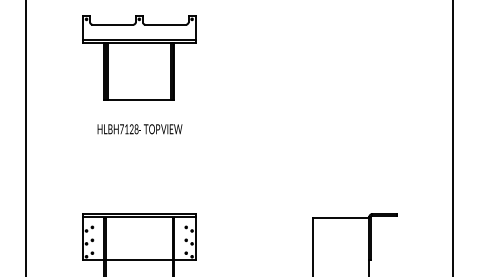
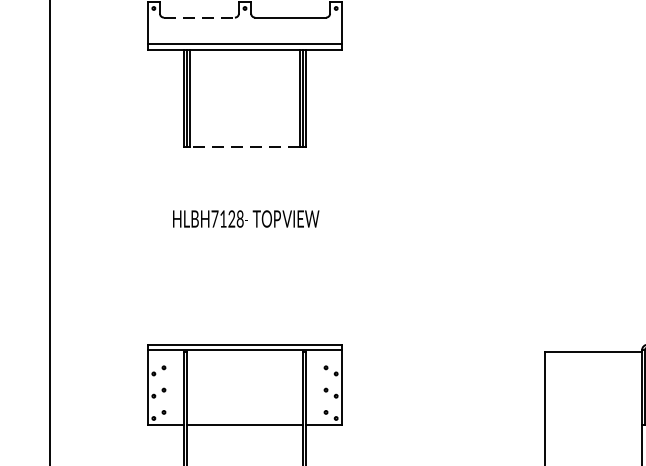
line: (112, 24) -> (198, 17), solid -> dashed
line: (139, 99) -> (245, 146), solid -> dashed
text: (139, 129) -> (245, 219), moved

